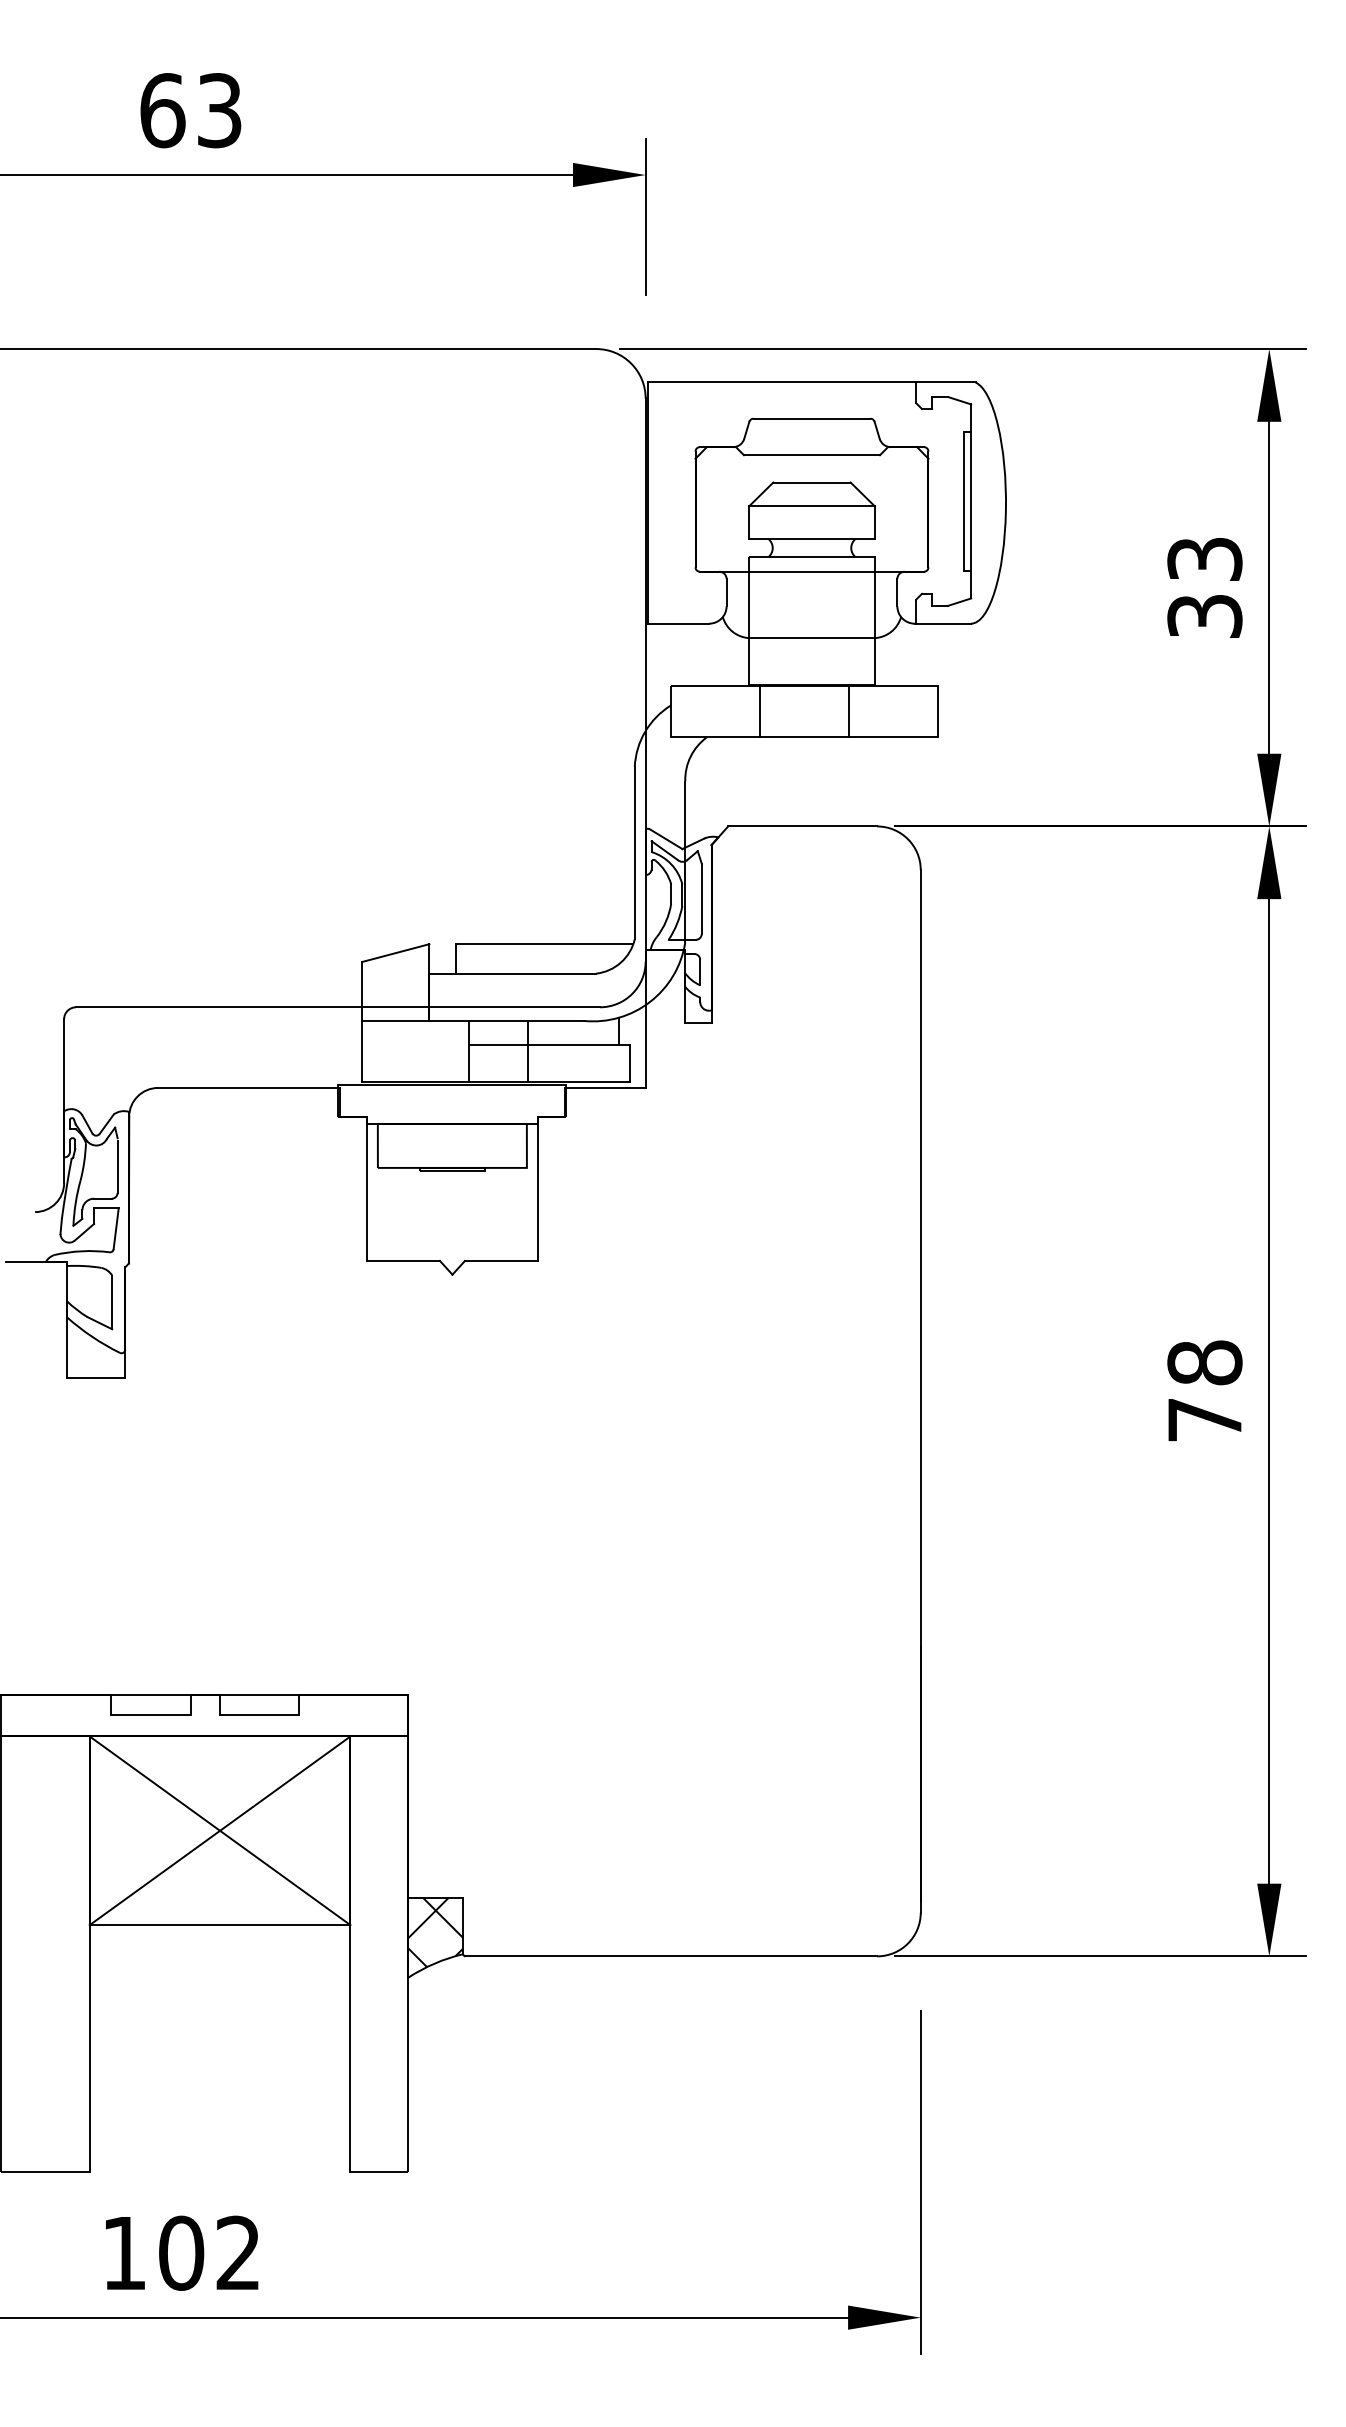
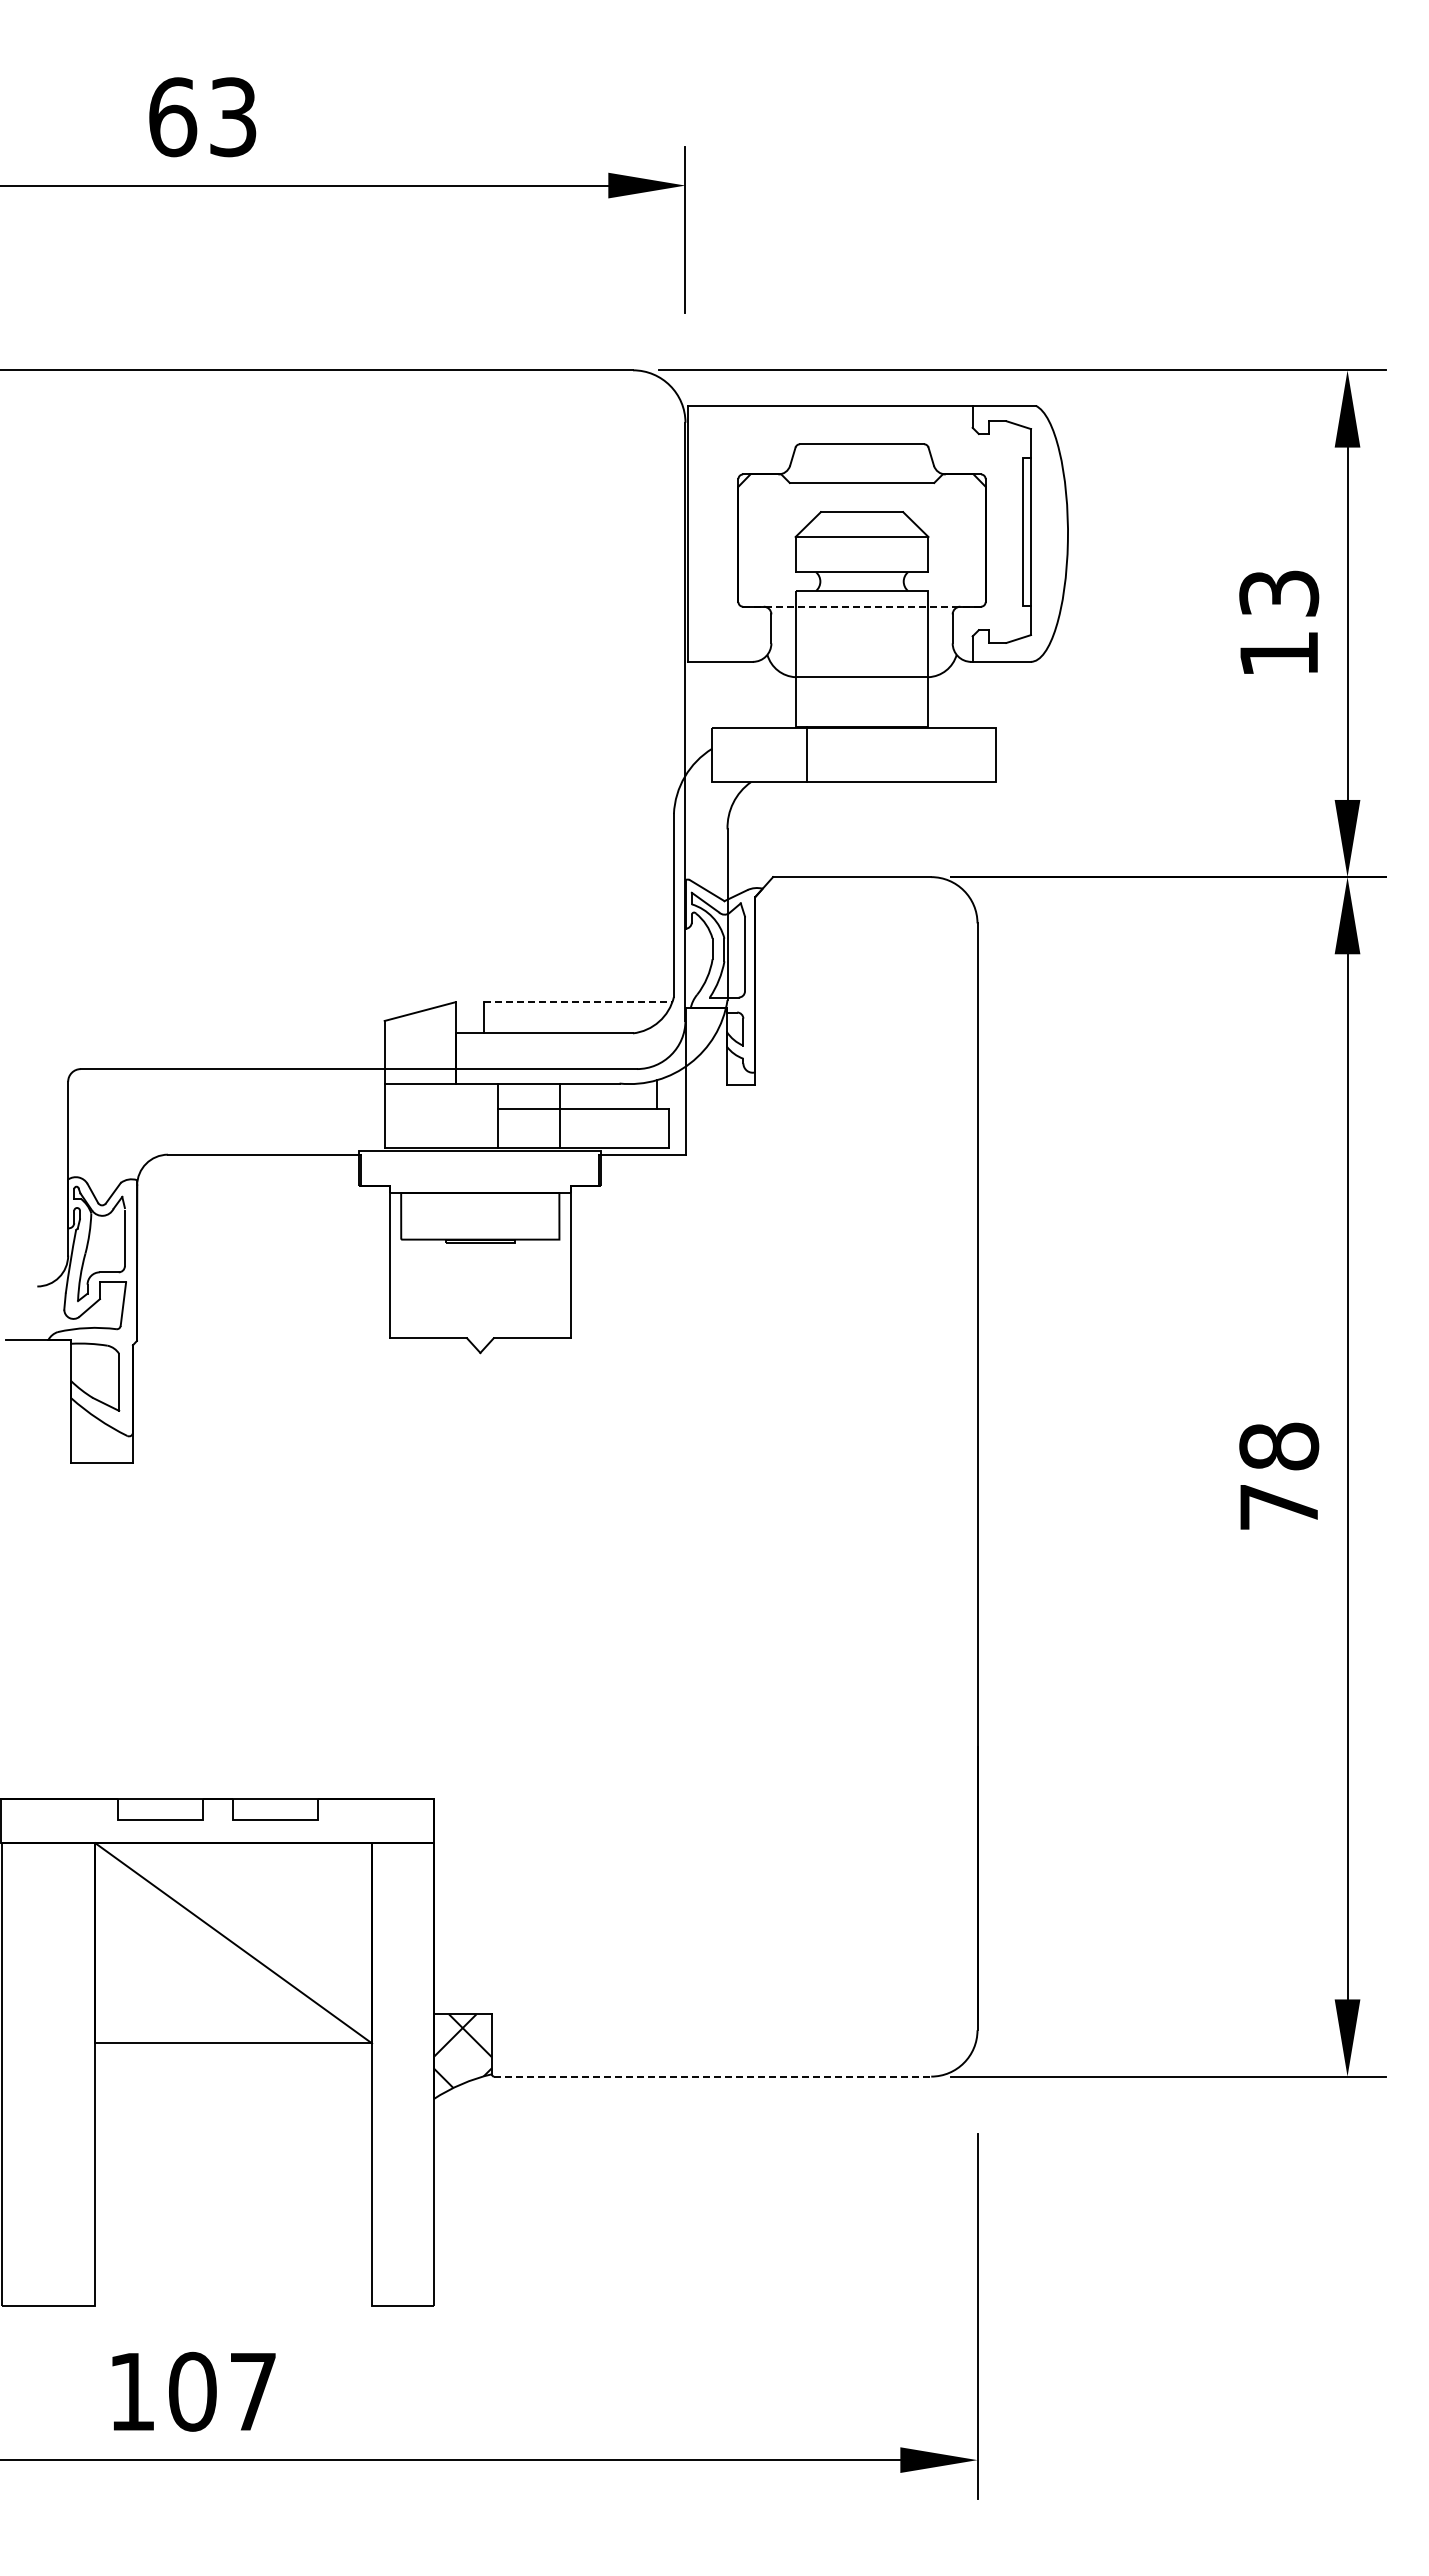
line: (812, 571) -> (862, 606), solid -> dashed
text: (1205, 616) -> (1279, 654), 33 -> 13
line: (849, 710) -> (901, 754), removed
line: (544, 944) -> (578, 1002), solid -> dashed
line: (219, 1830) -> (233, 1943), removed
line: (671, 1956) -> (712, 2076), solid -> dashed
text: (237, 2252) -> (252, 2390), 102 -> 107

